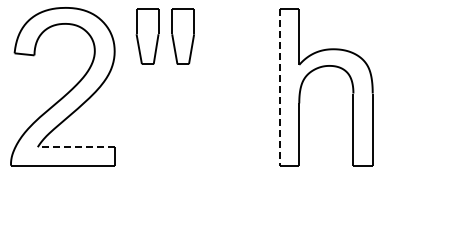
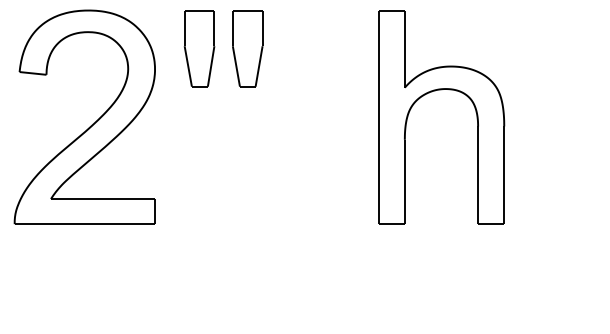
line: (279, 87) -> (378, 118), dashed -> solid
line: (76, 147) -> (103, 199), dashed -> solid

